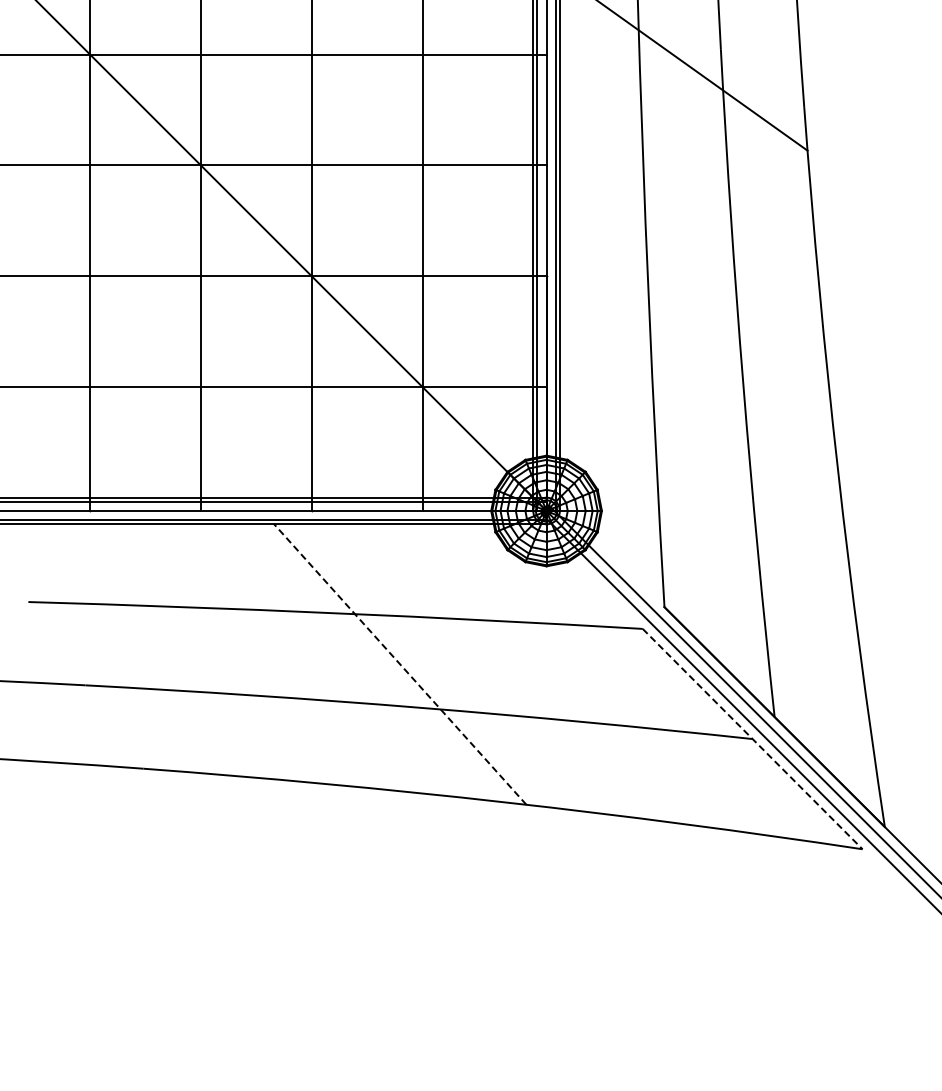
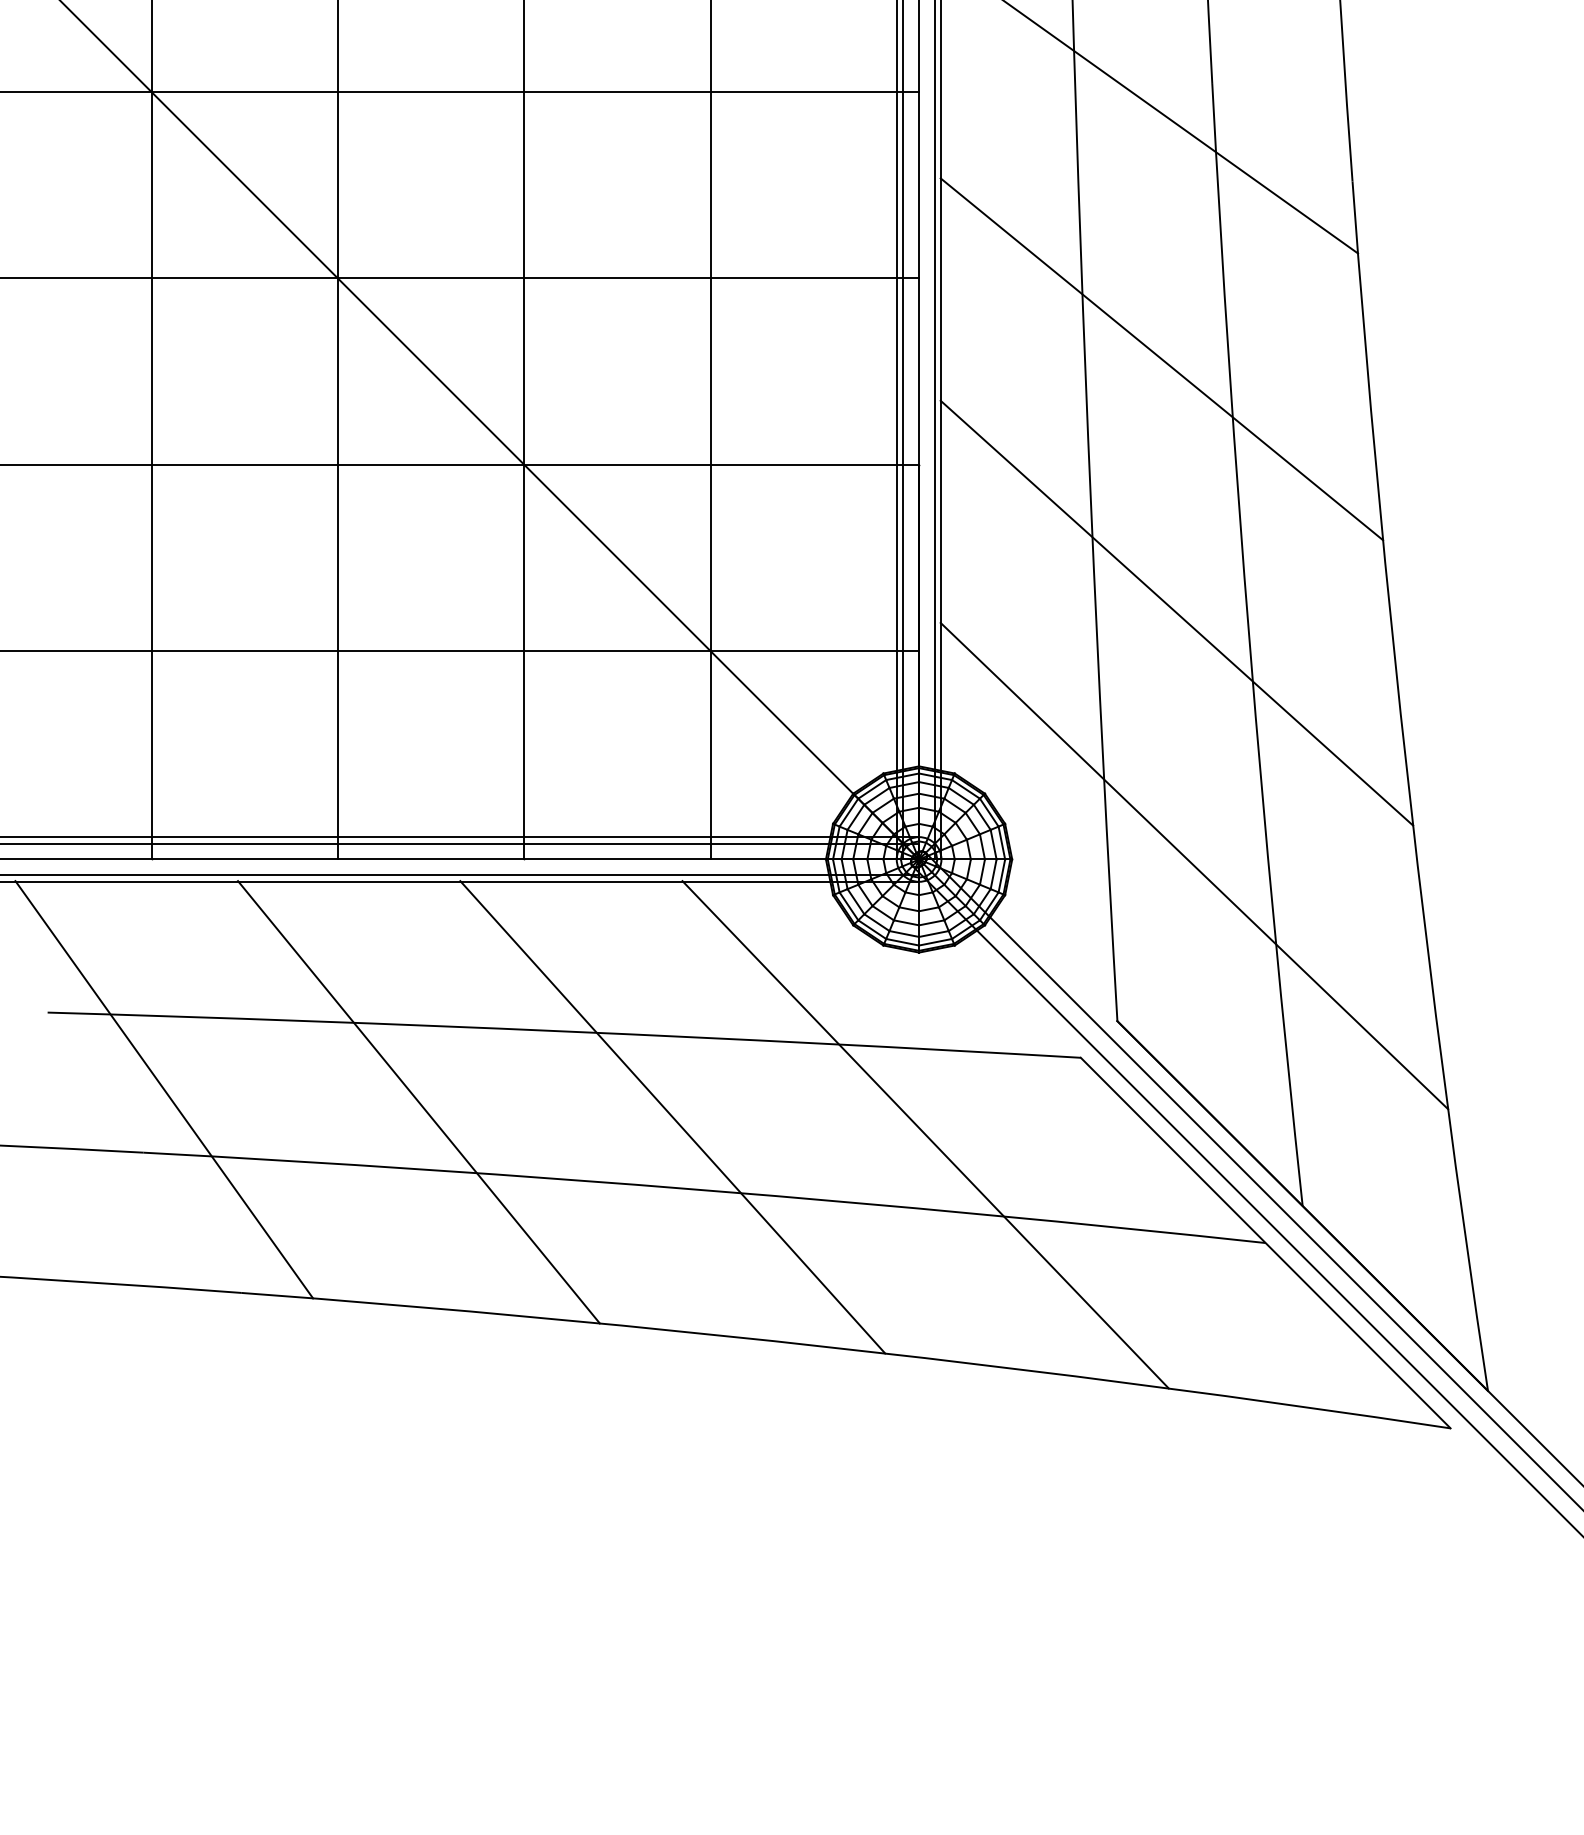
line: (690, 213) -> (1161, 359), added
line: (699, 364) -> (1176, 613), added
line: (710, 514) -> (1194, 865), added
line: (97, 647) -> (163, 1089), added
line: (248, 654) -> (417, 1100), added
line: (400, 664) -> (673, 1117), dashed -> solid
line: (550, 674) -> (925, 1134), added
line: (752, 739) -> (1265, 1243), dashed -> solid

